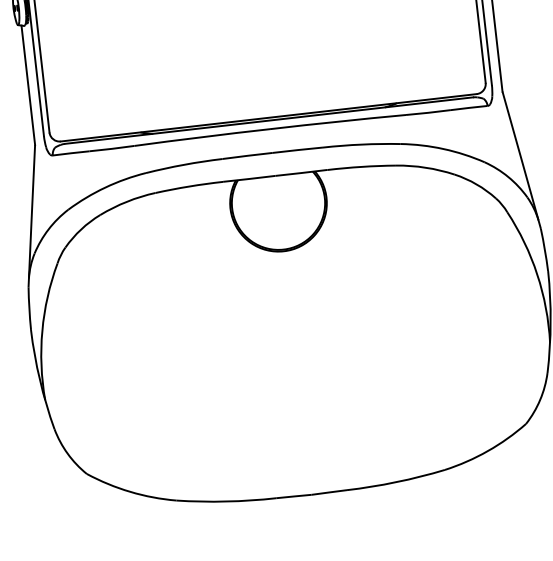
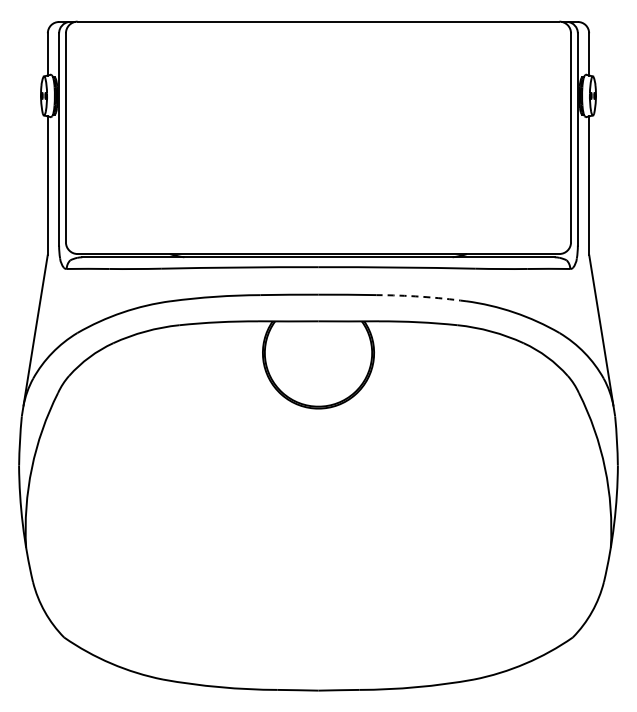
arc: (361, 144) -> (421, 296), solid -> dashed

